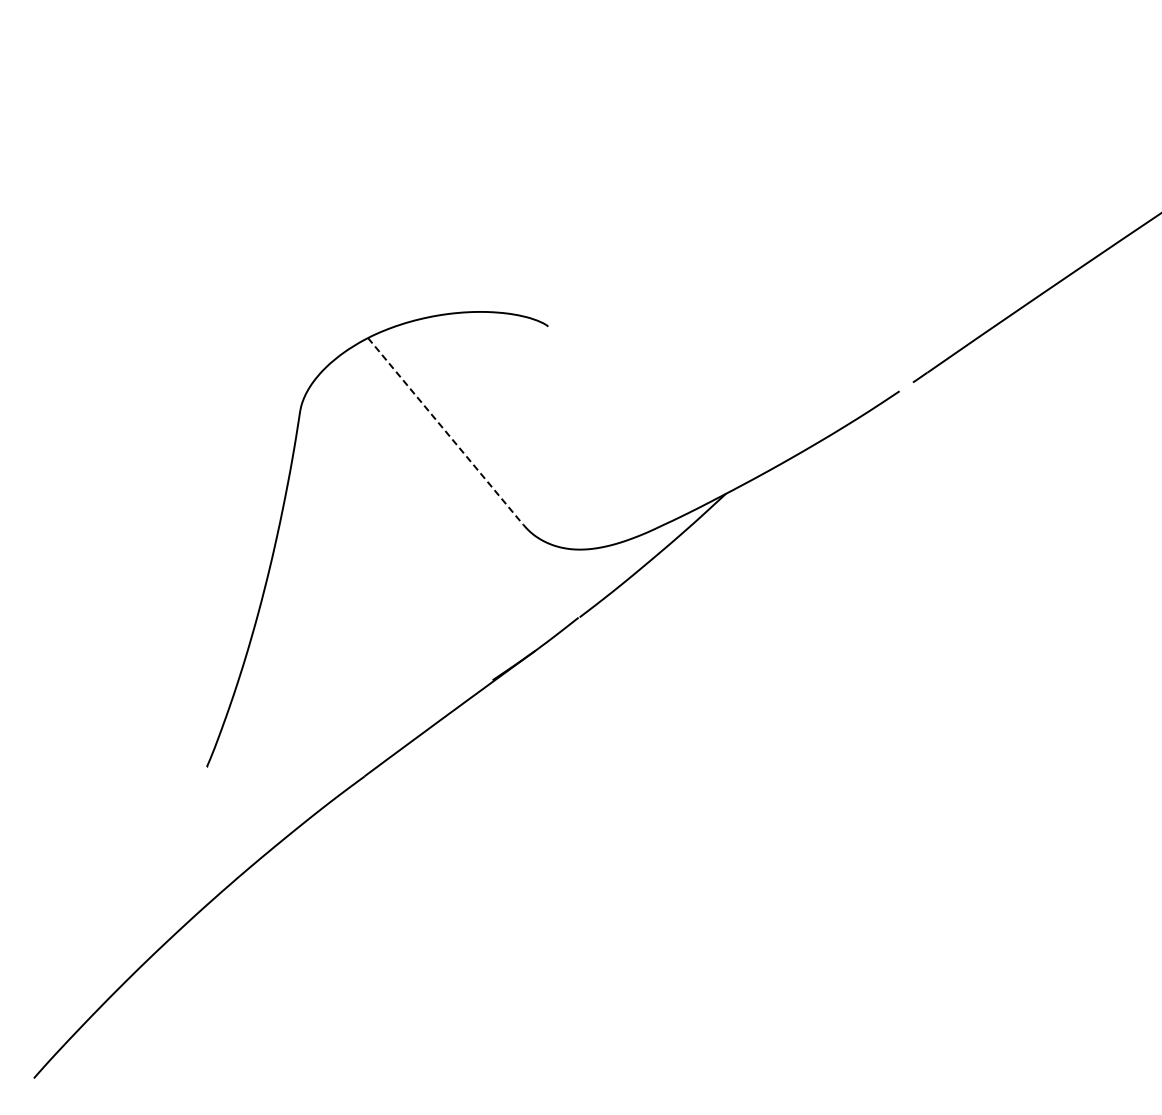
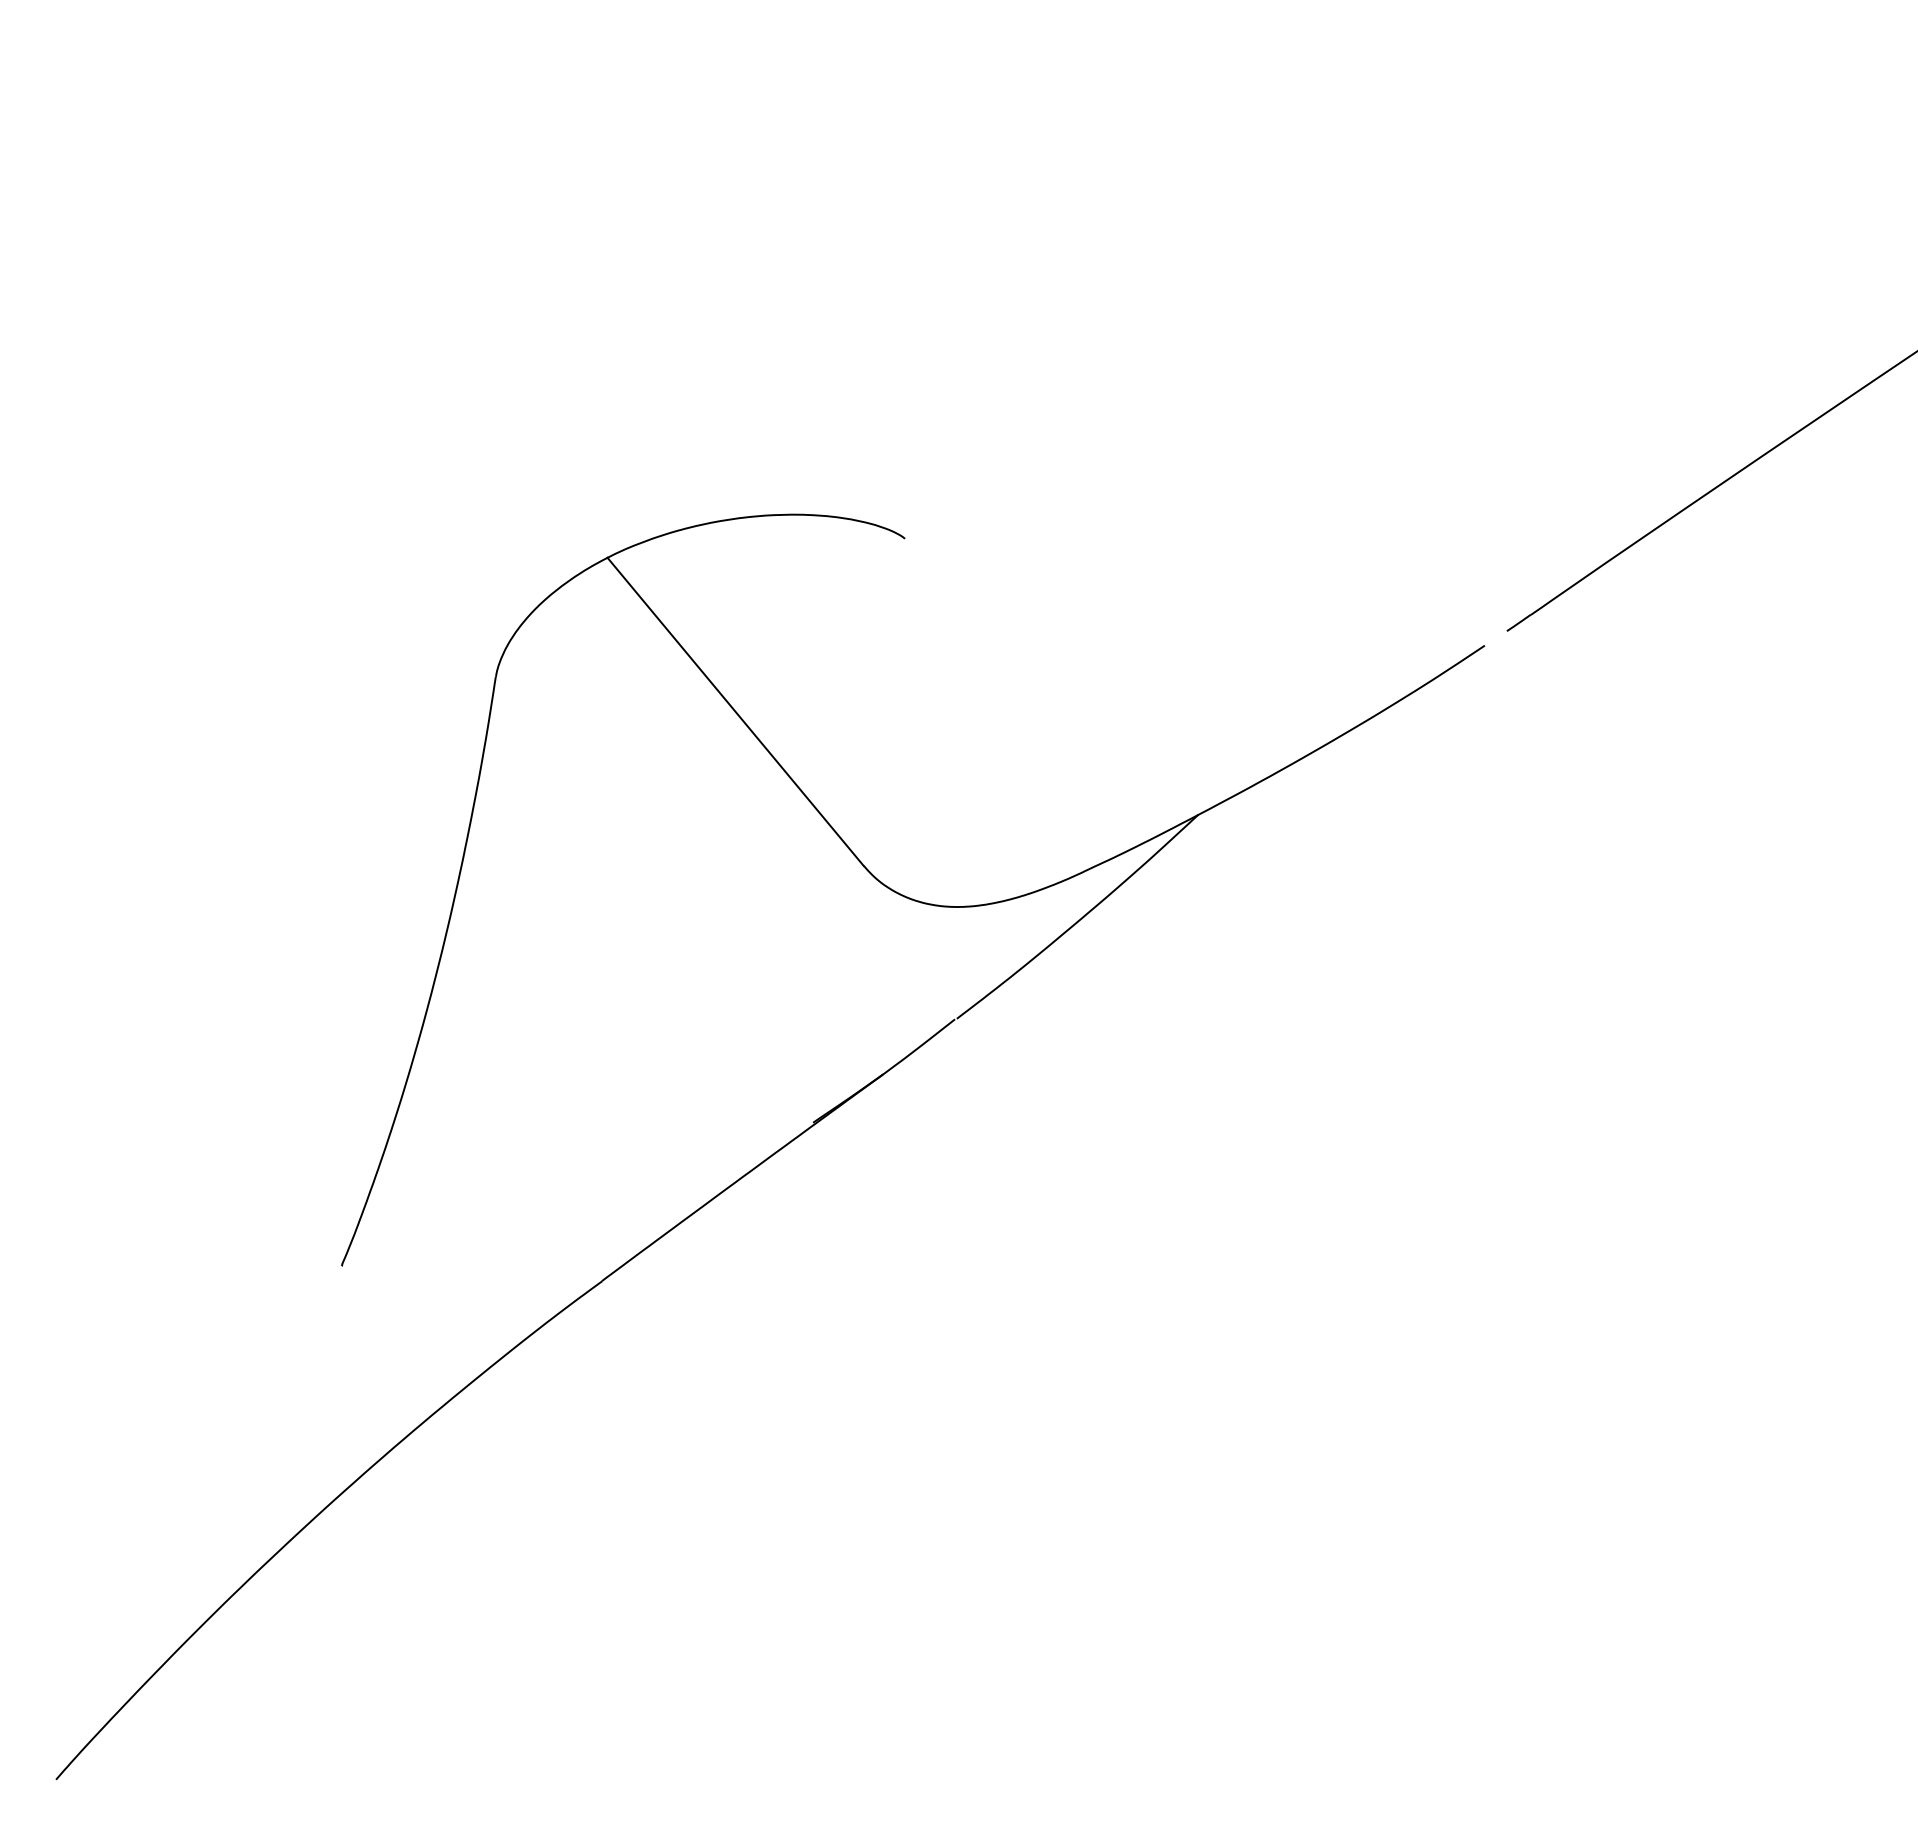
line: (445, 431) -> (735, 712), dashed -> solid

